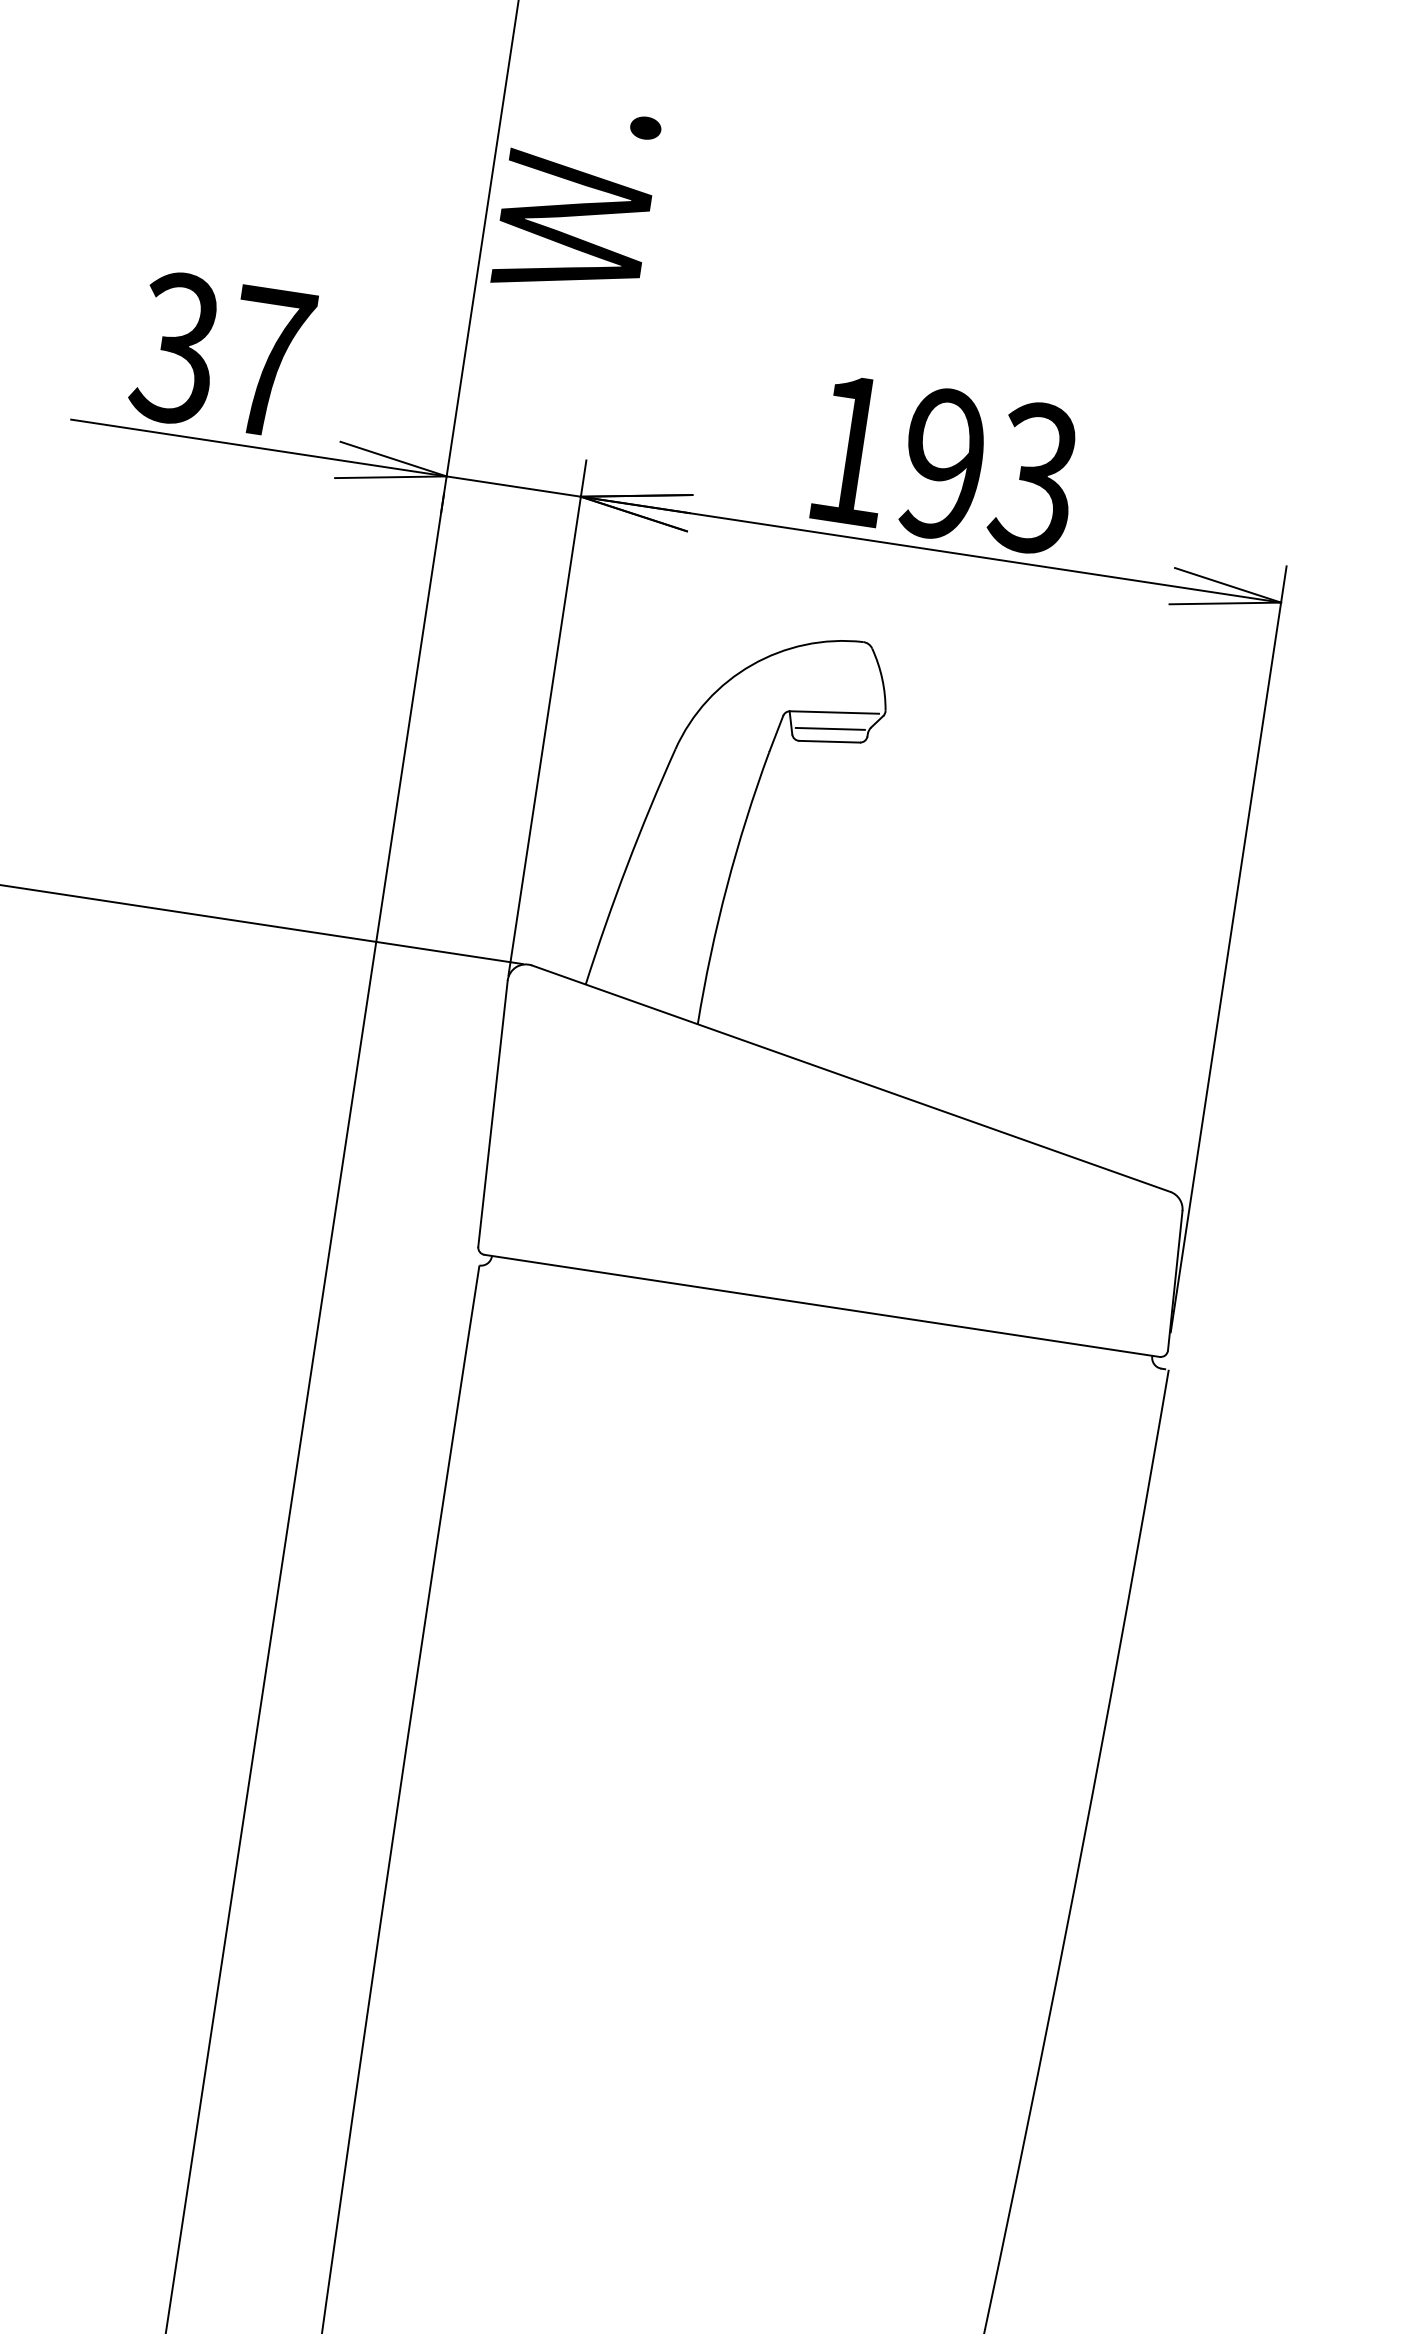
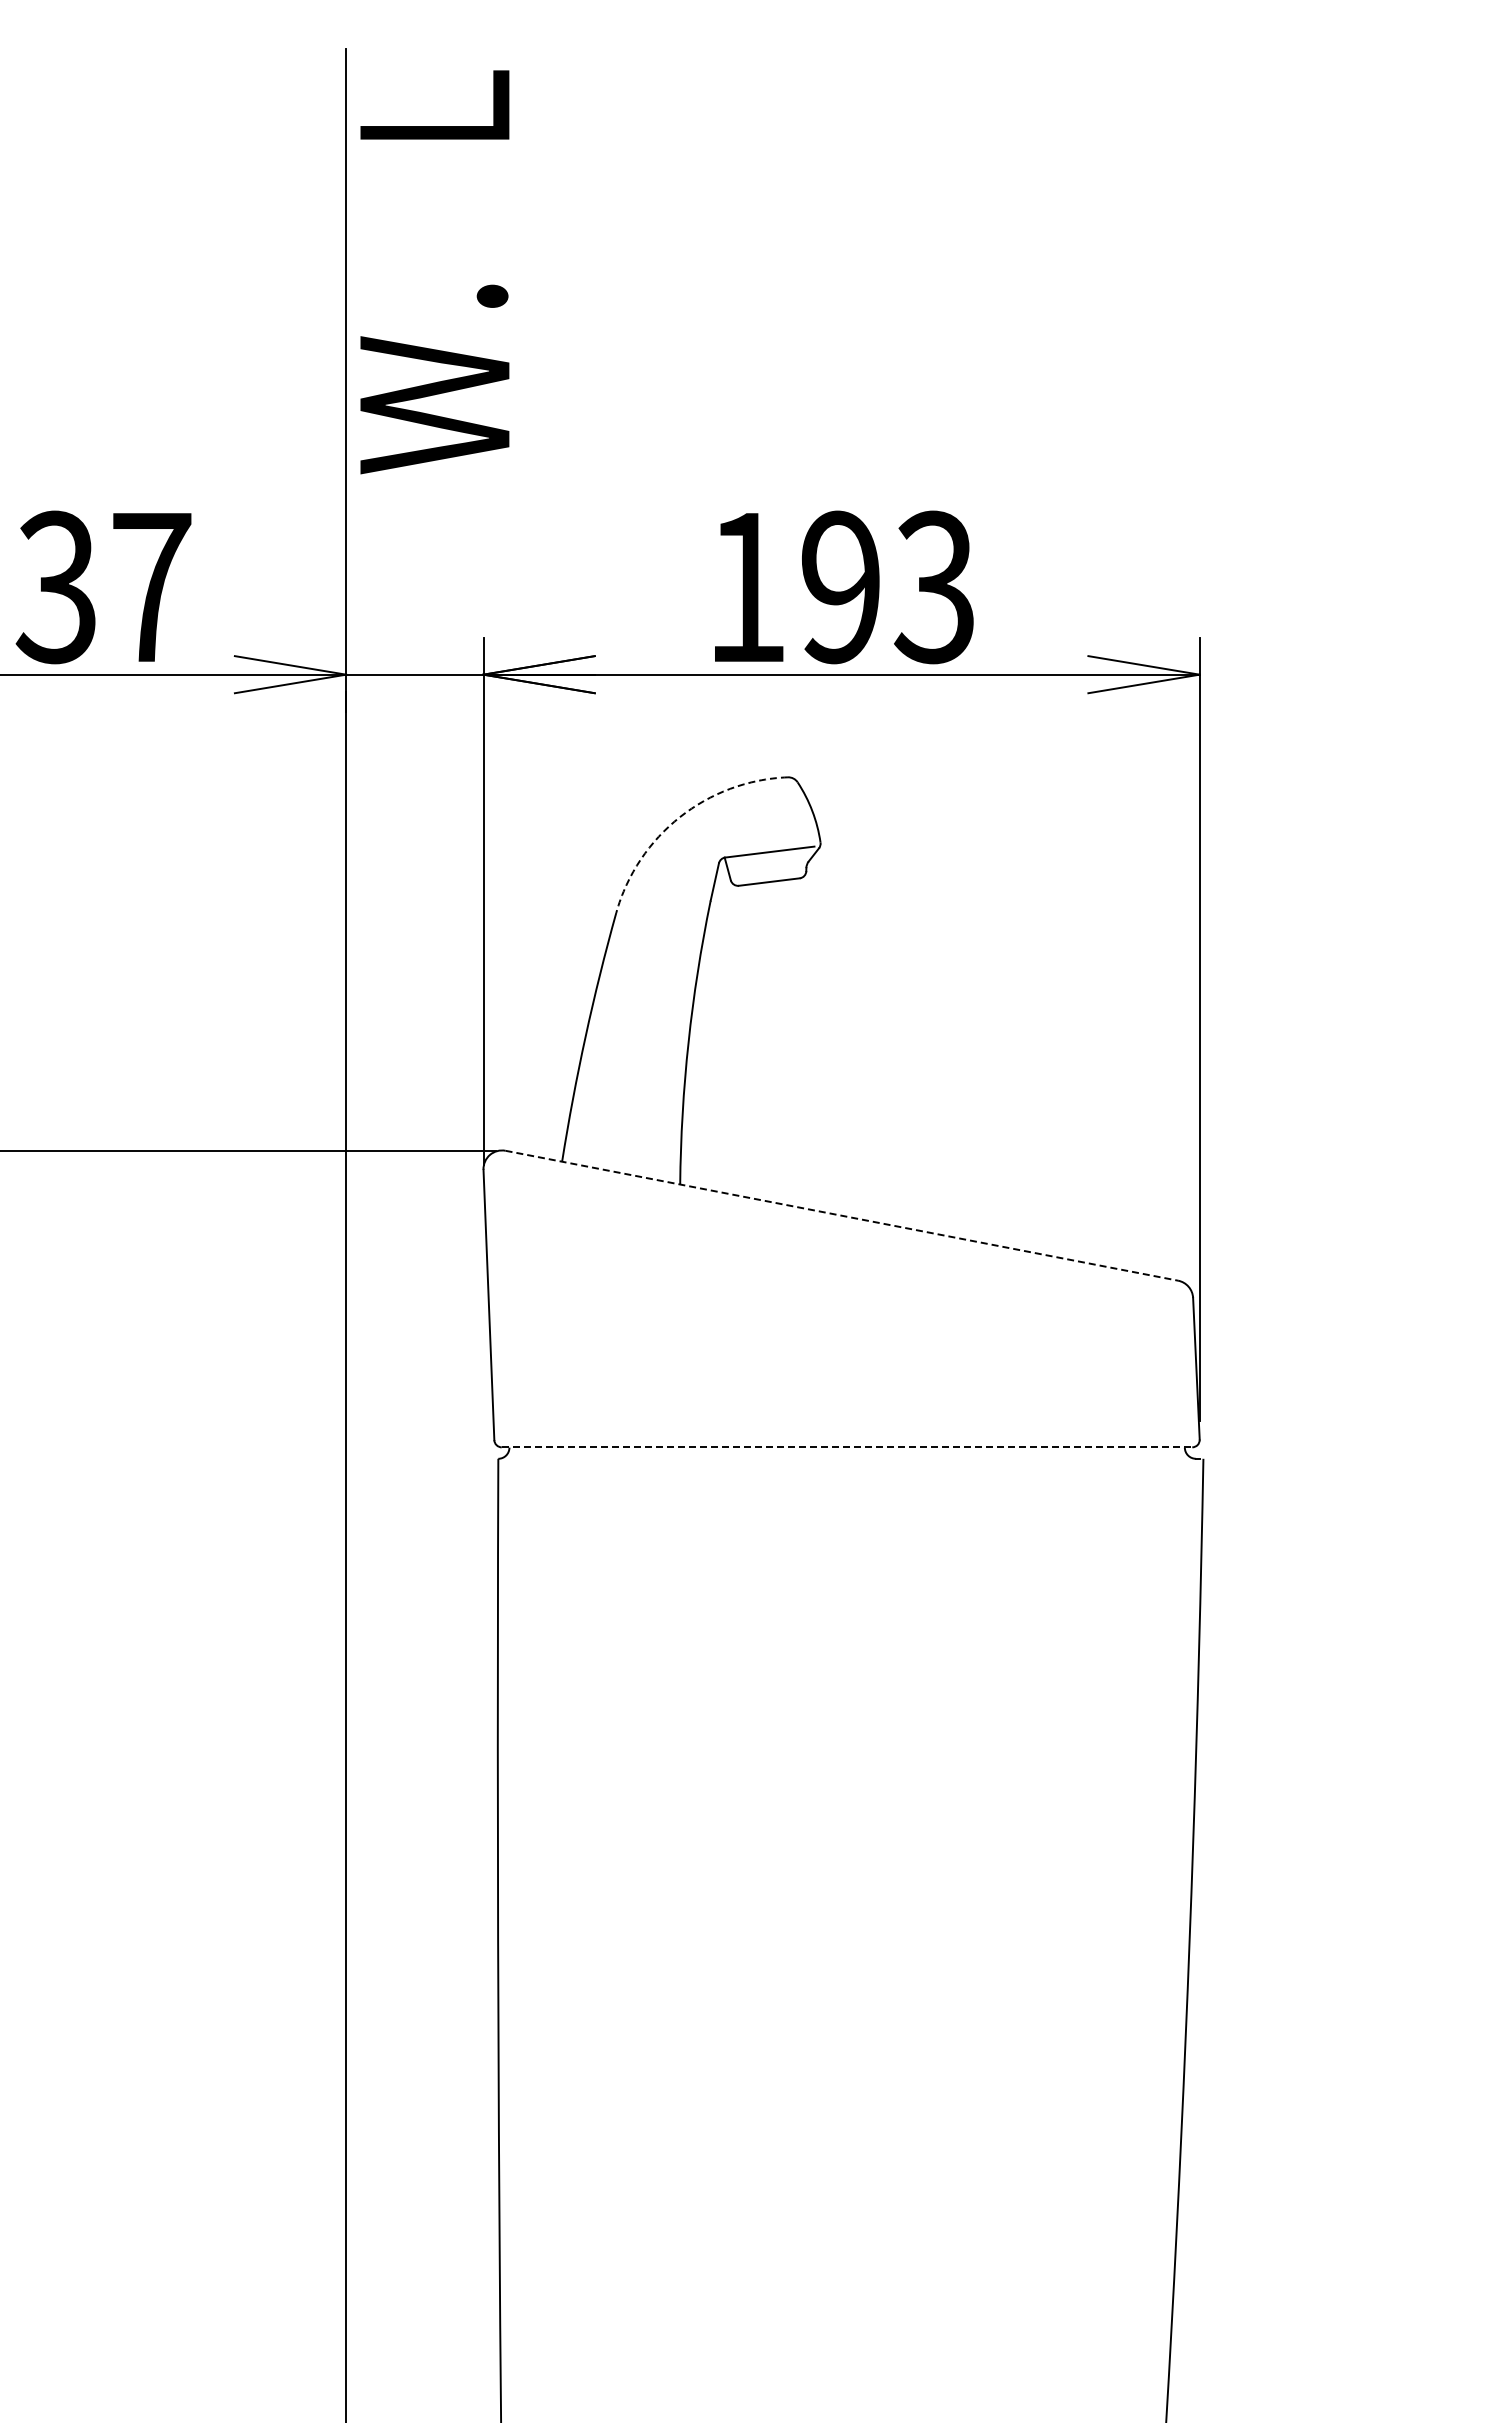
arc: (751, 665) -> (679, 817), solid -> dashed
line: (829, 728) -> (767, 868), removed
line: (851, 1078) -> (842, 1215), solid -> dashed
line: (822, 1306) -> (847, 1447), solid -> dashed

